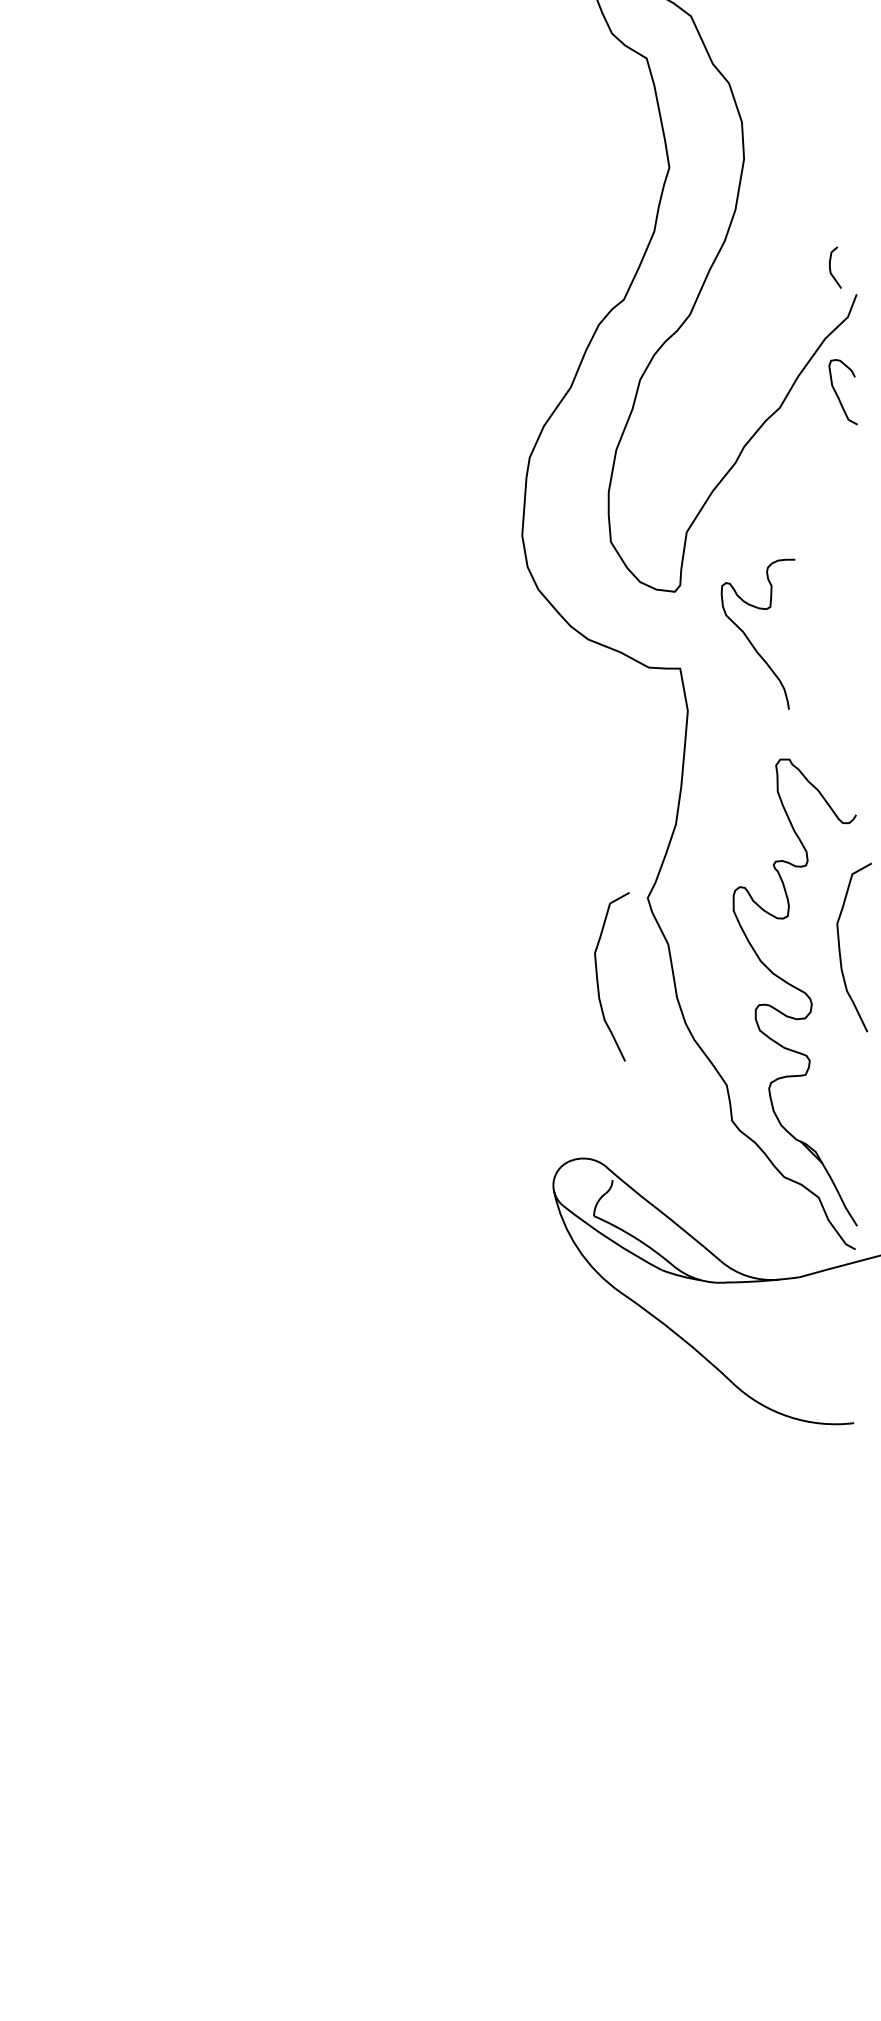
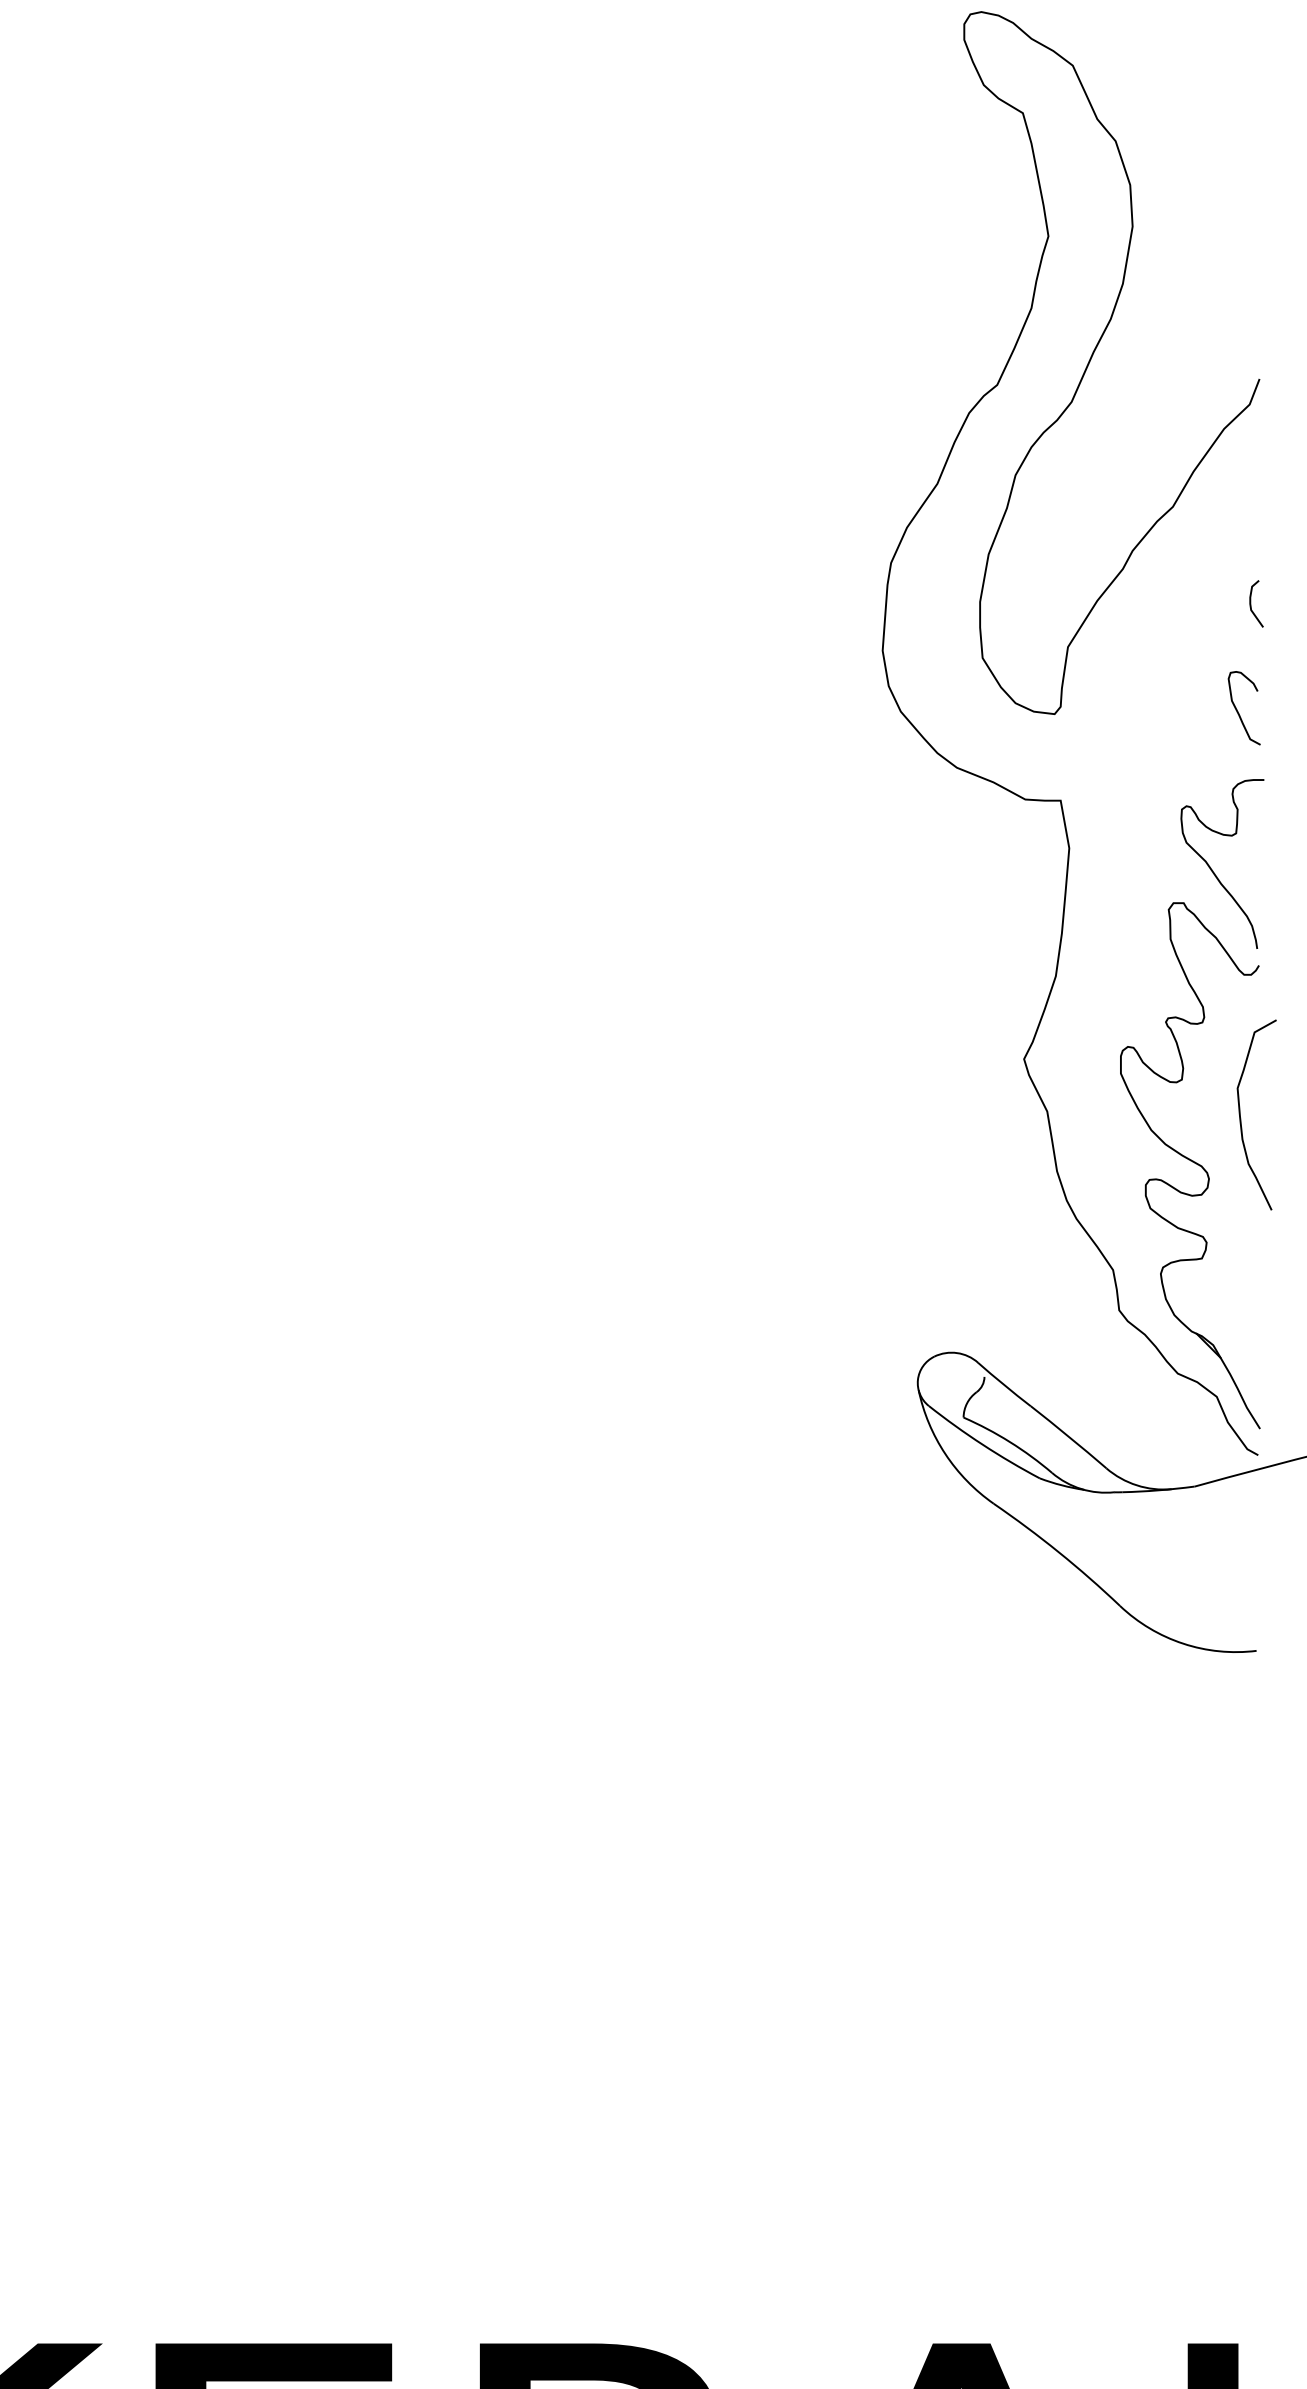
curve: (830, 267) -> (1251, 603), moved
curve: (838, 395) -> (1238, 711), moved
curve: (750, 640) -> (1213, 870), moved
curve: (598, 979) -> (968, 1151), removed

